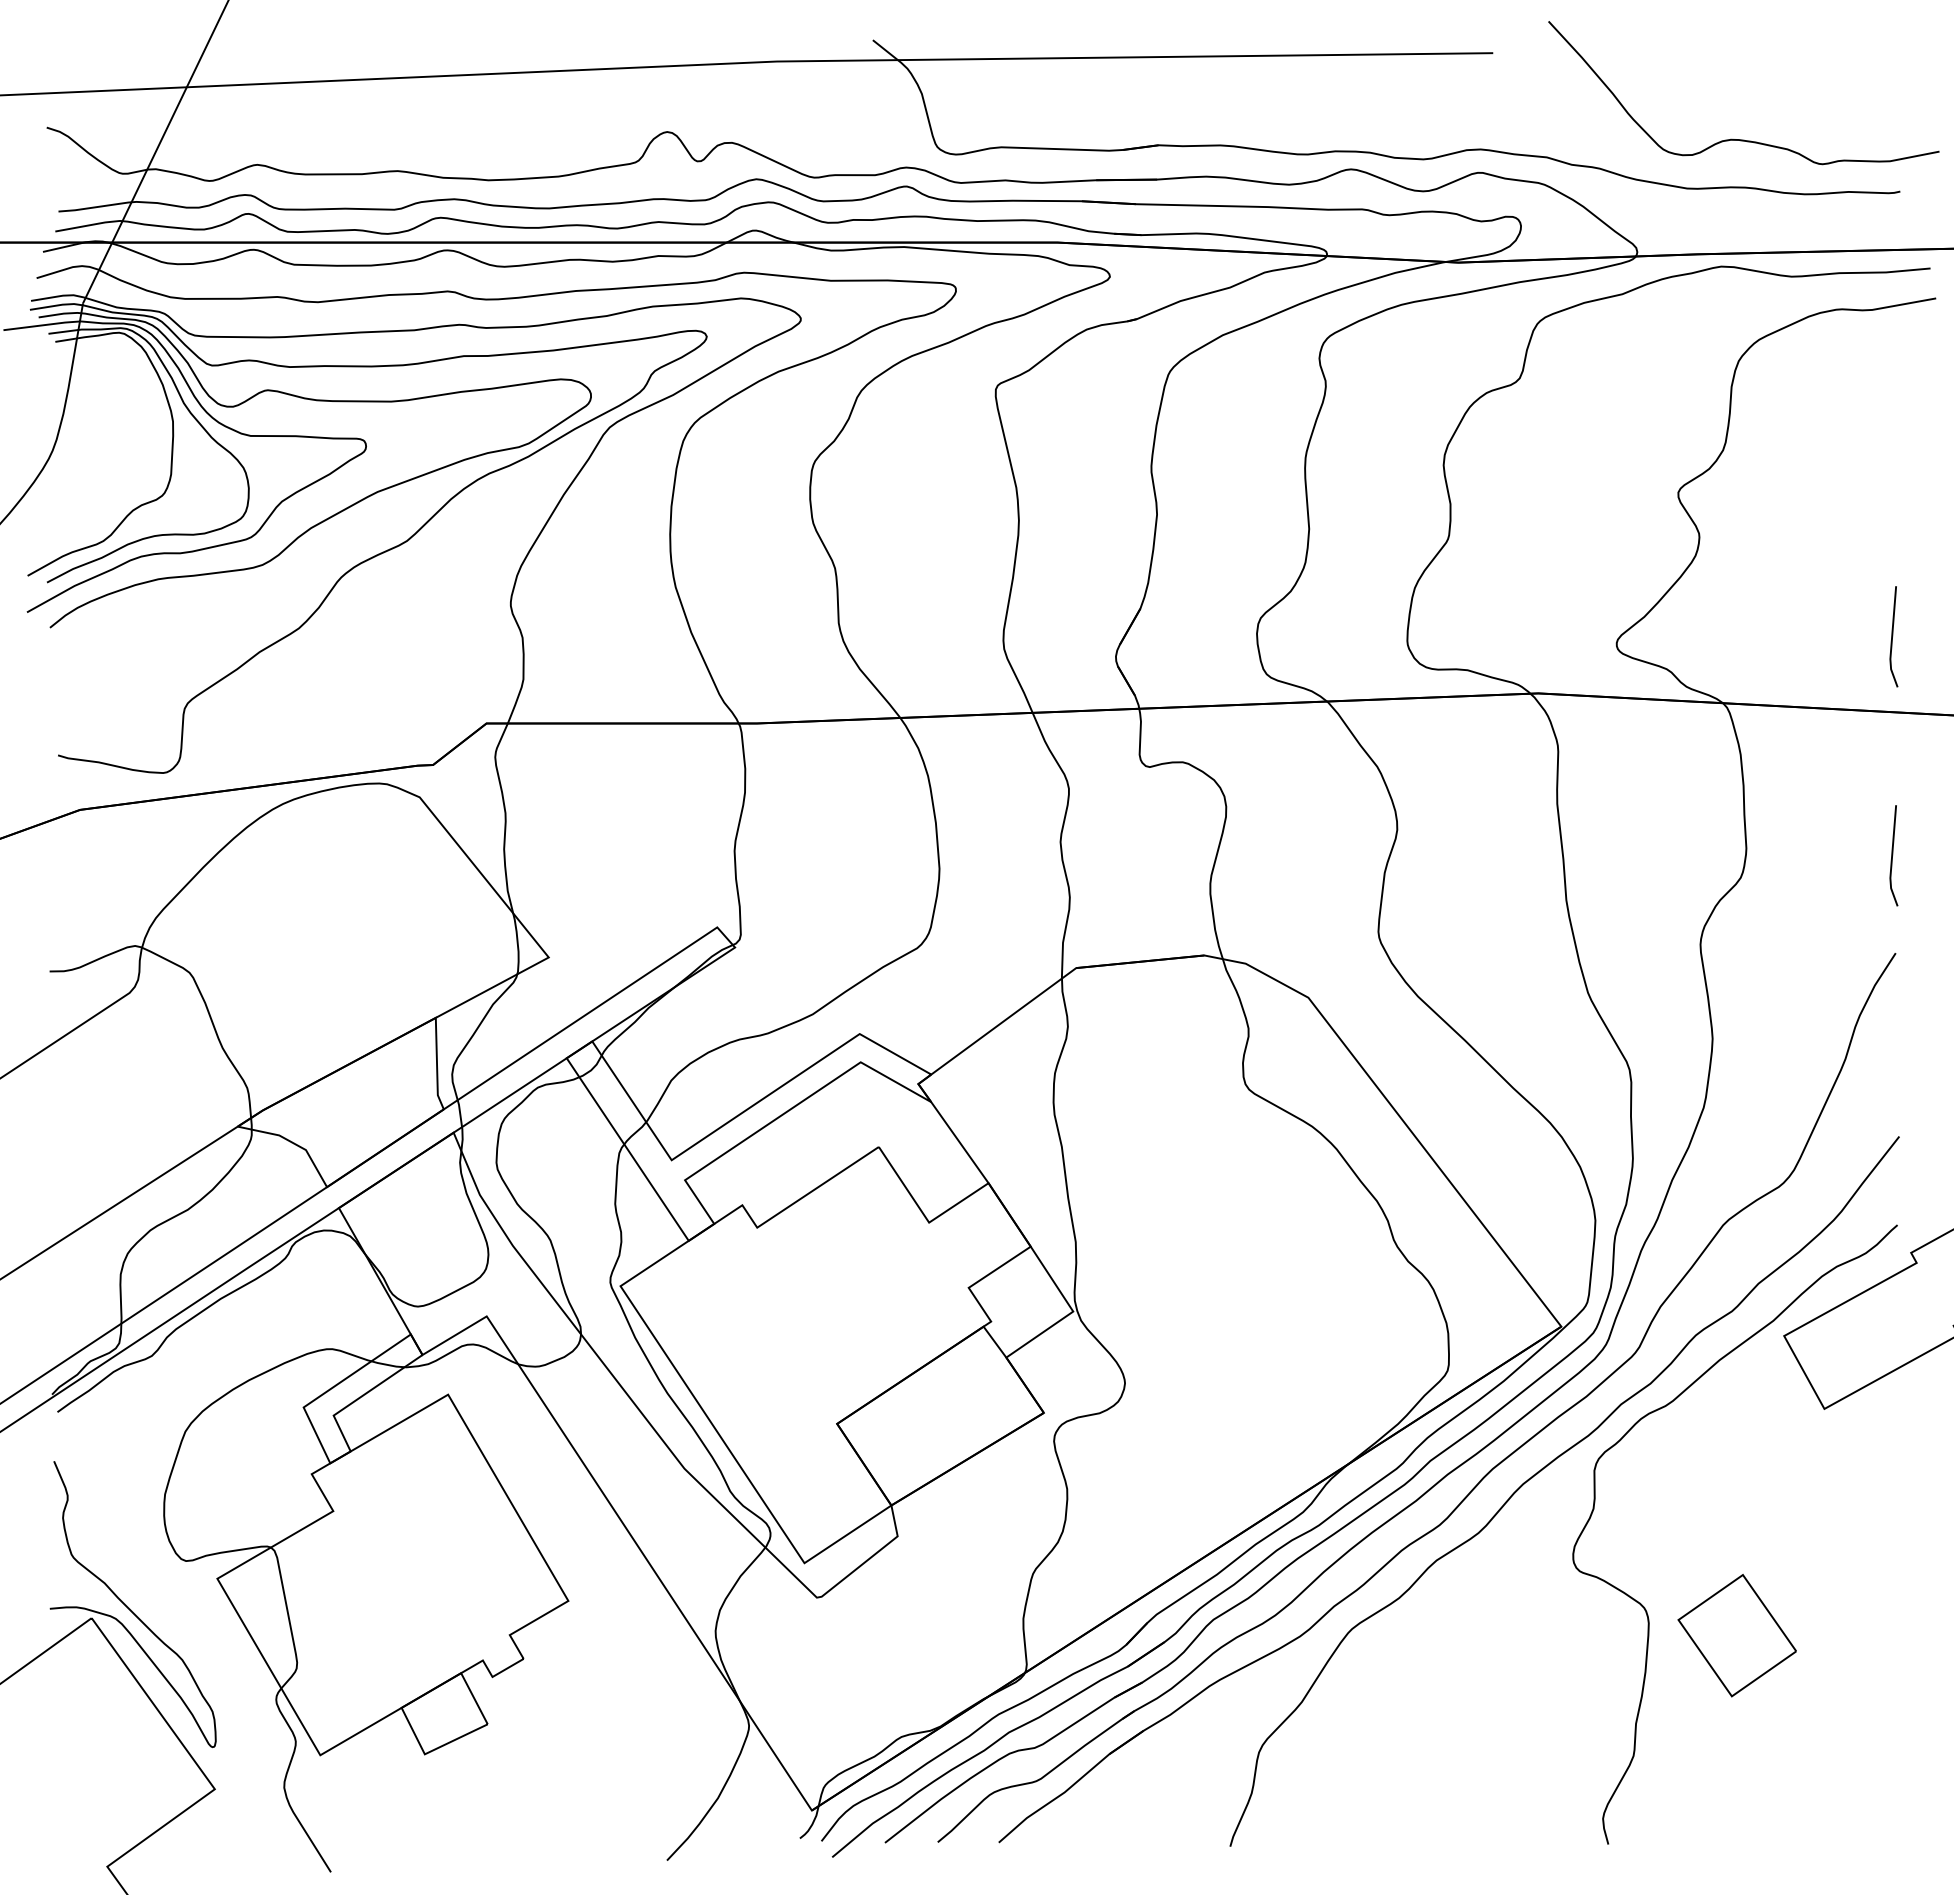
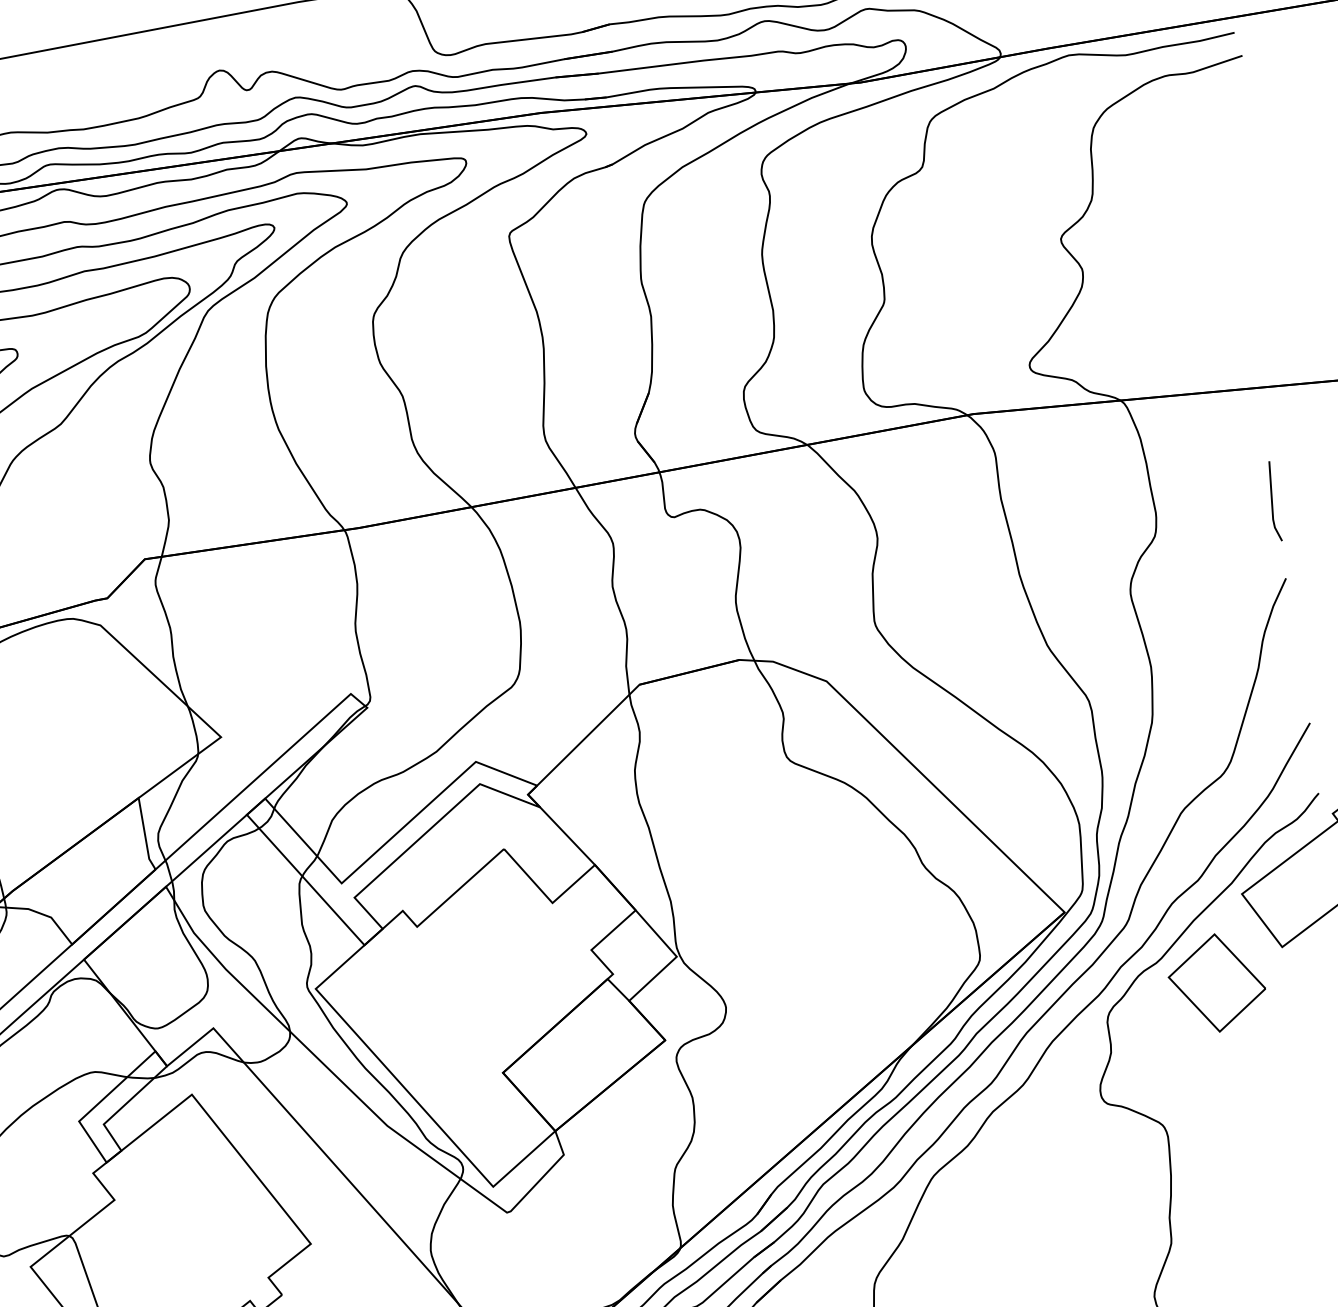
line: (1893, 636) -> (1247, 328), removed
part: (1736, 1635) -> (1216, 983), moved

